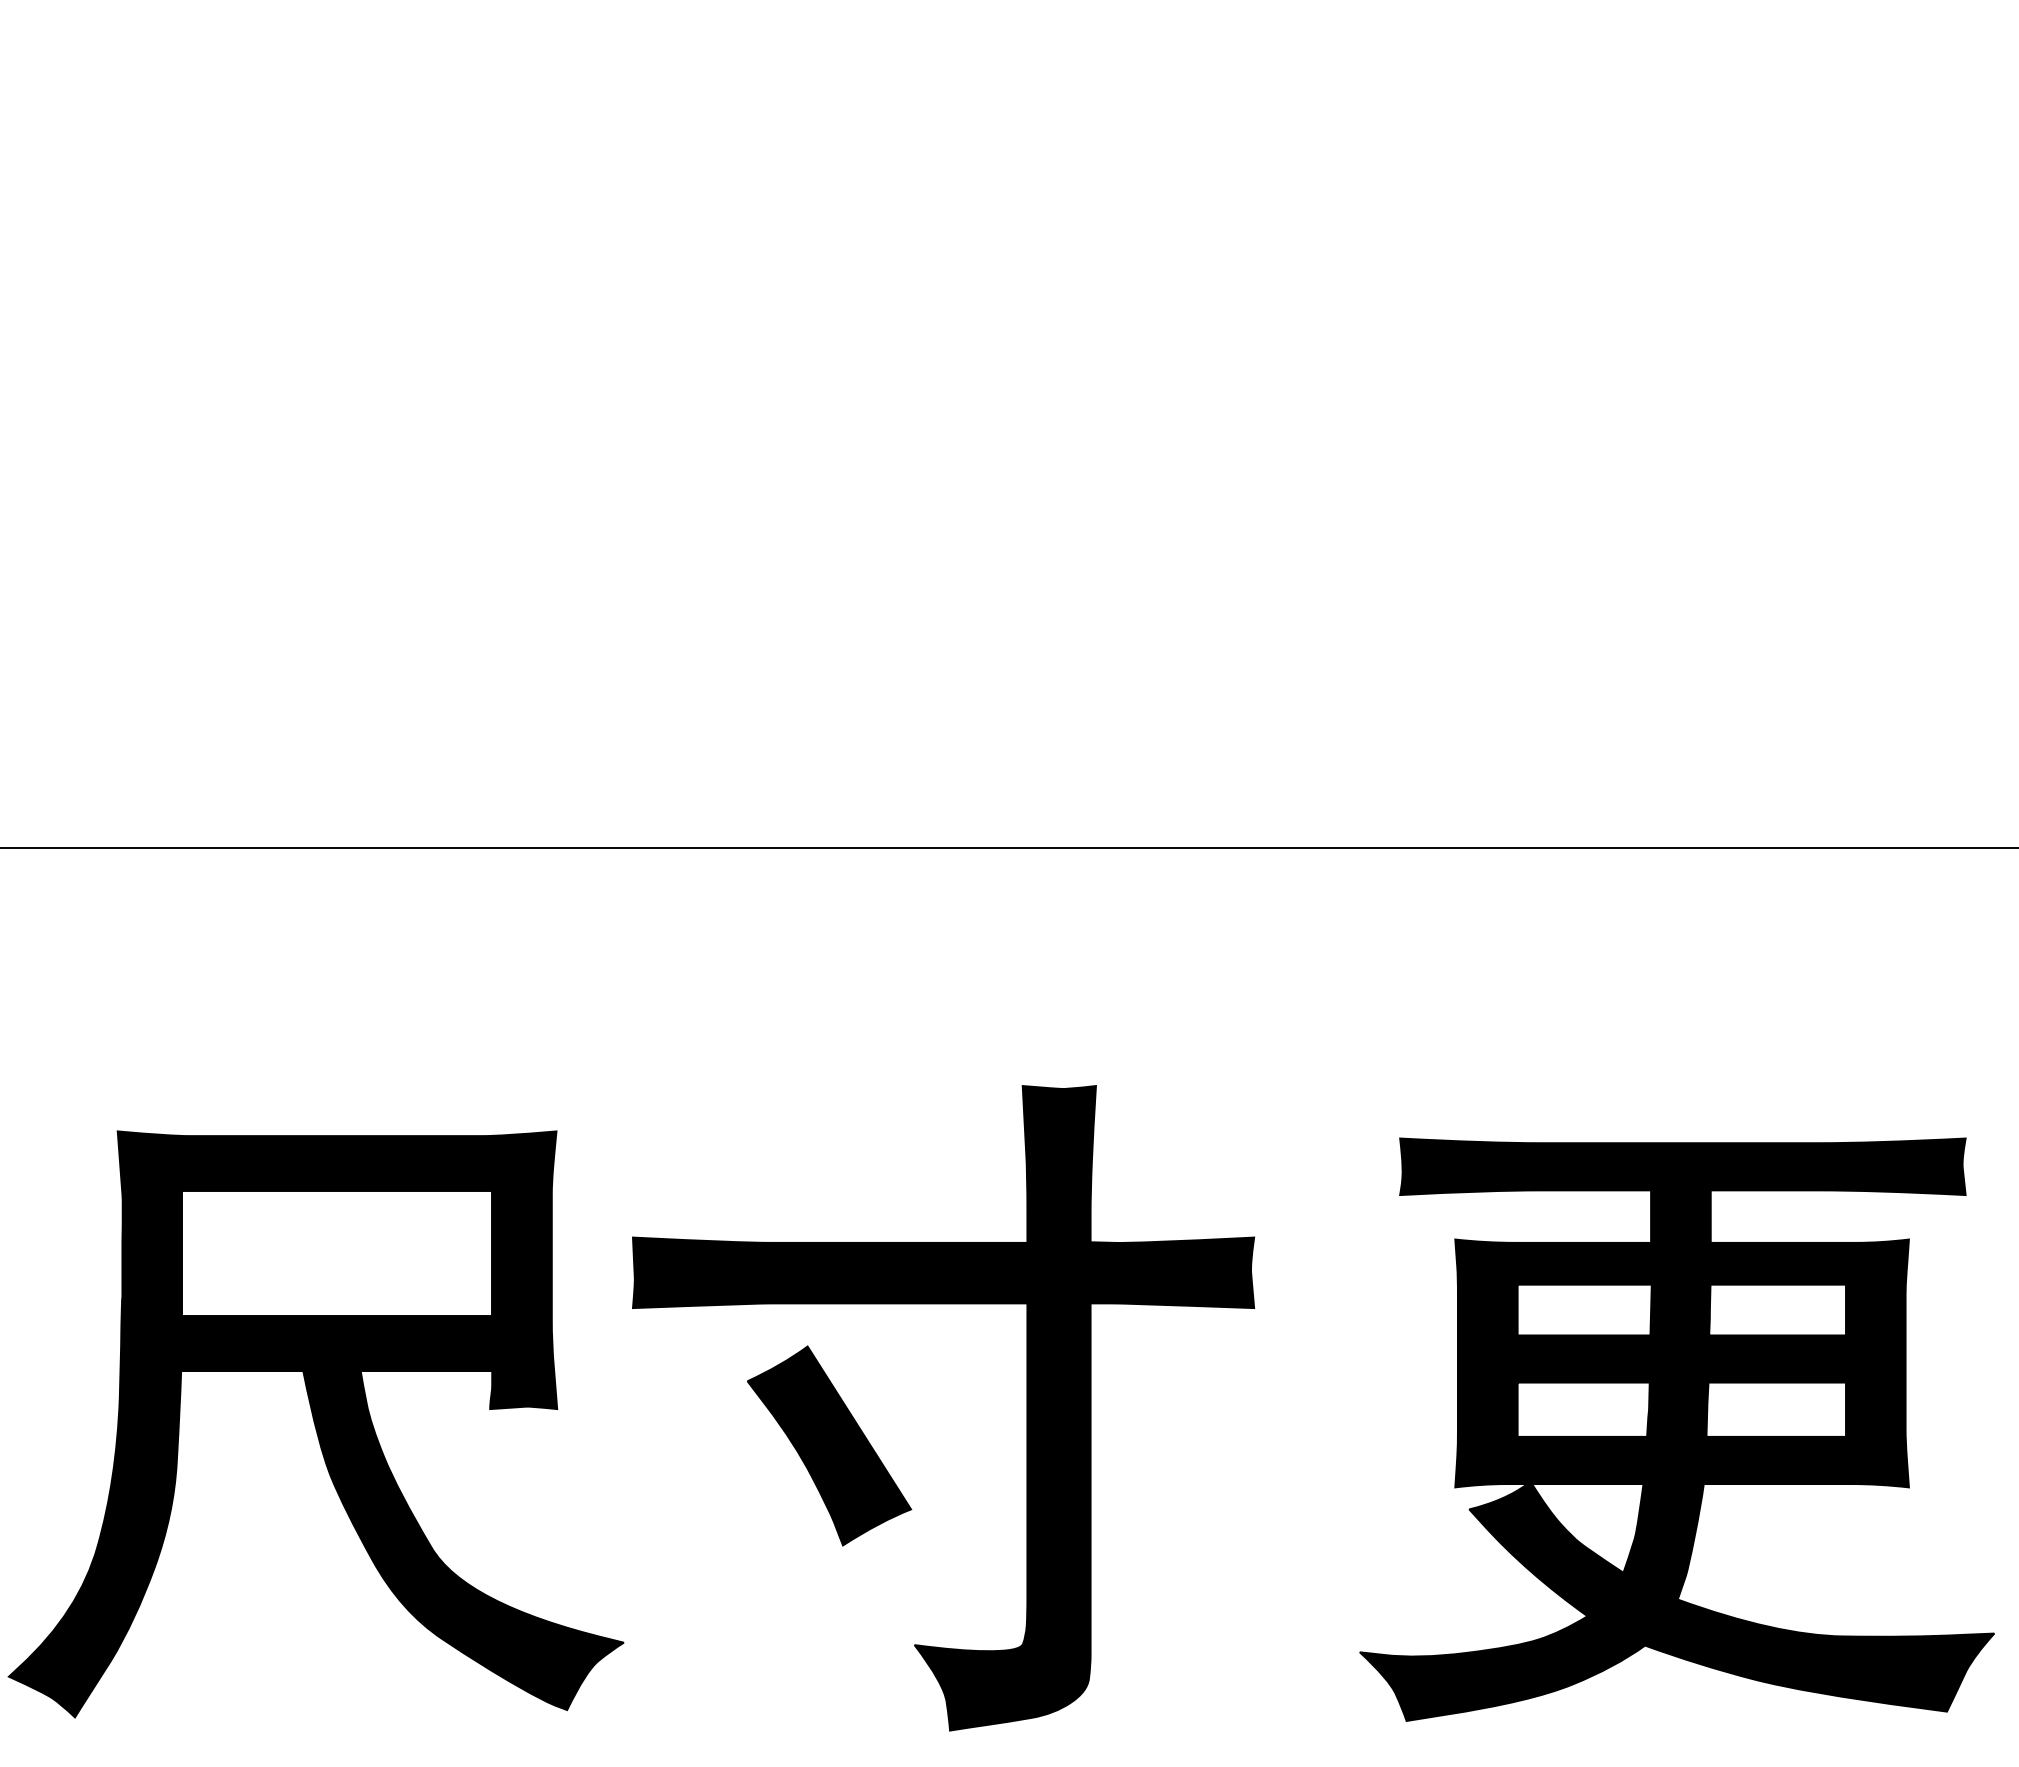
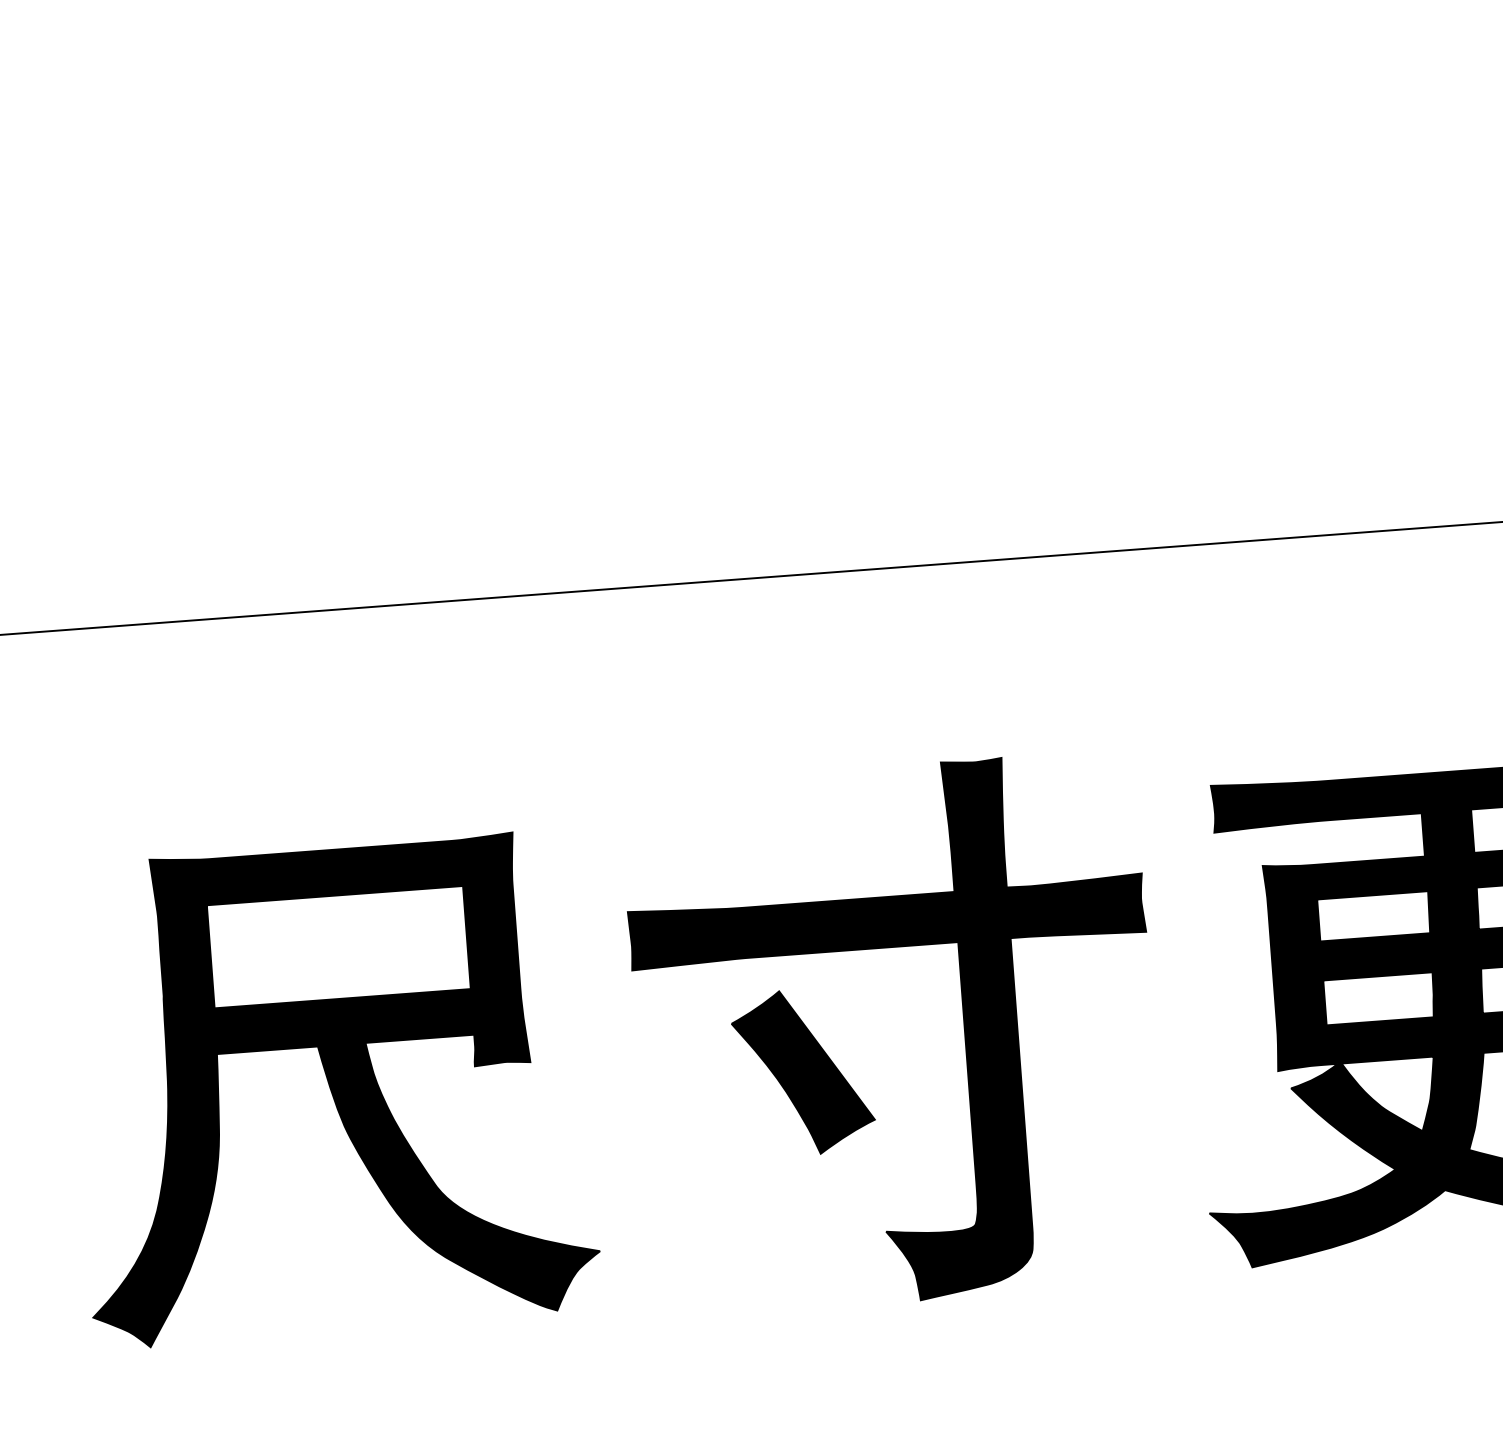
part: (874, 1449) -> (840, 1072), moved

